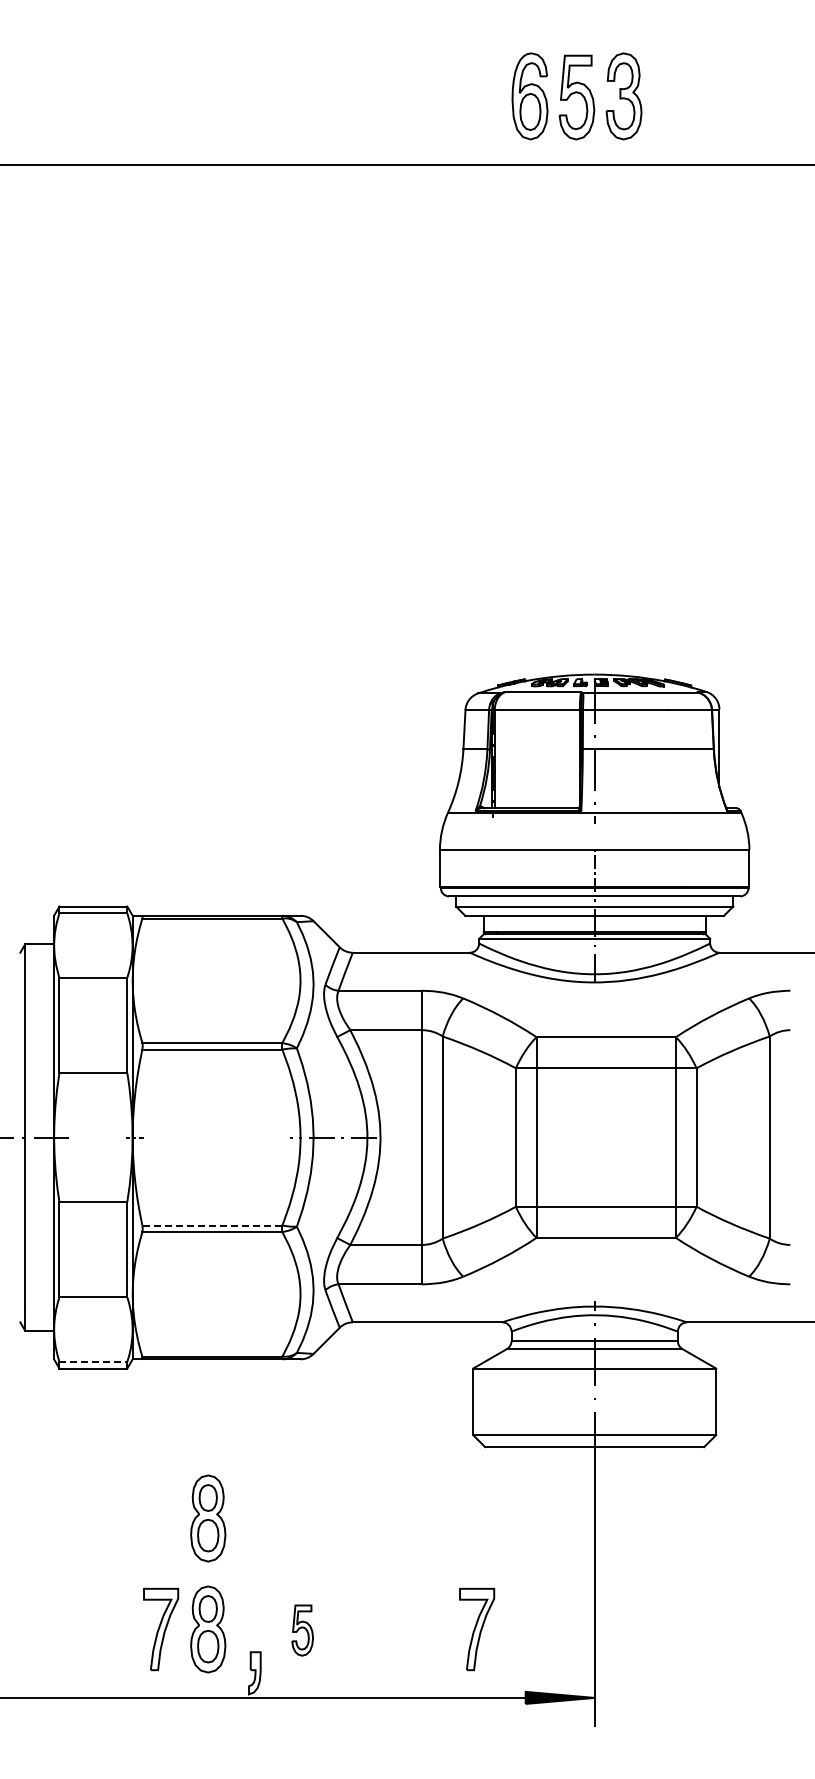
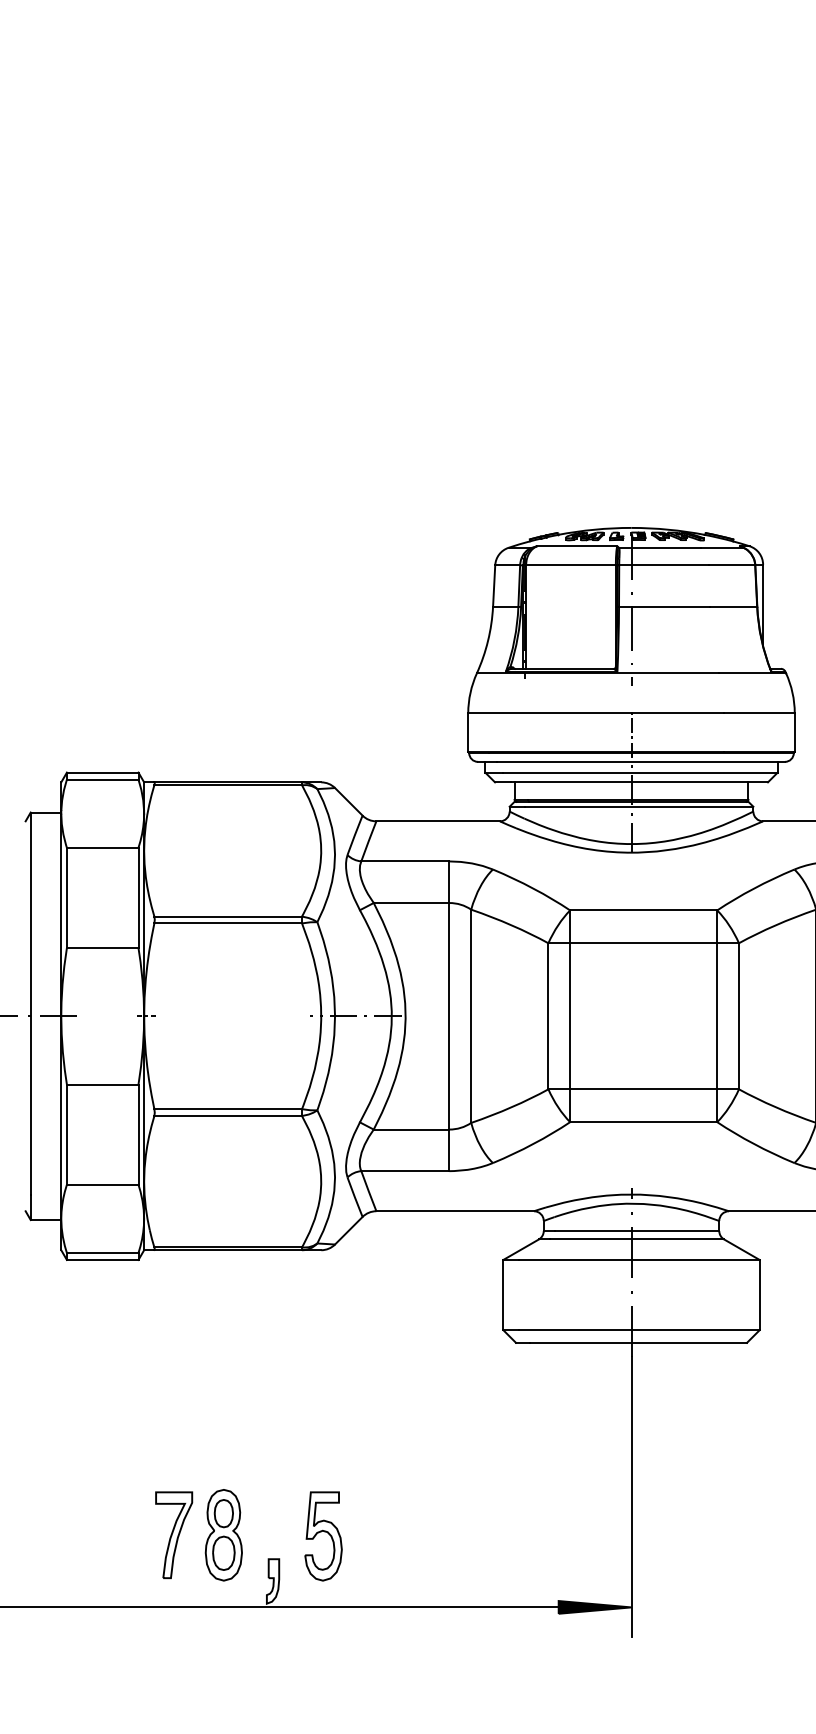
line: (212, 1225) -> (228, 1109), dashed -> solid
line: (93, 1361) -> (102, 1252), dashed -> solid
part: (208, 1518) -> (224, 1418), removed
part: (477, 1629) -> (507, 1535), removed
part: (302, 1630) -> (323, 1536), size x1.67

